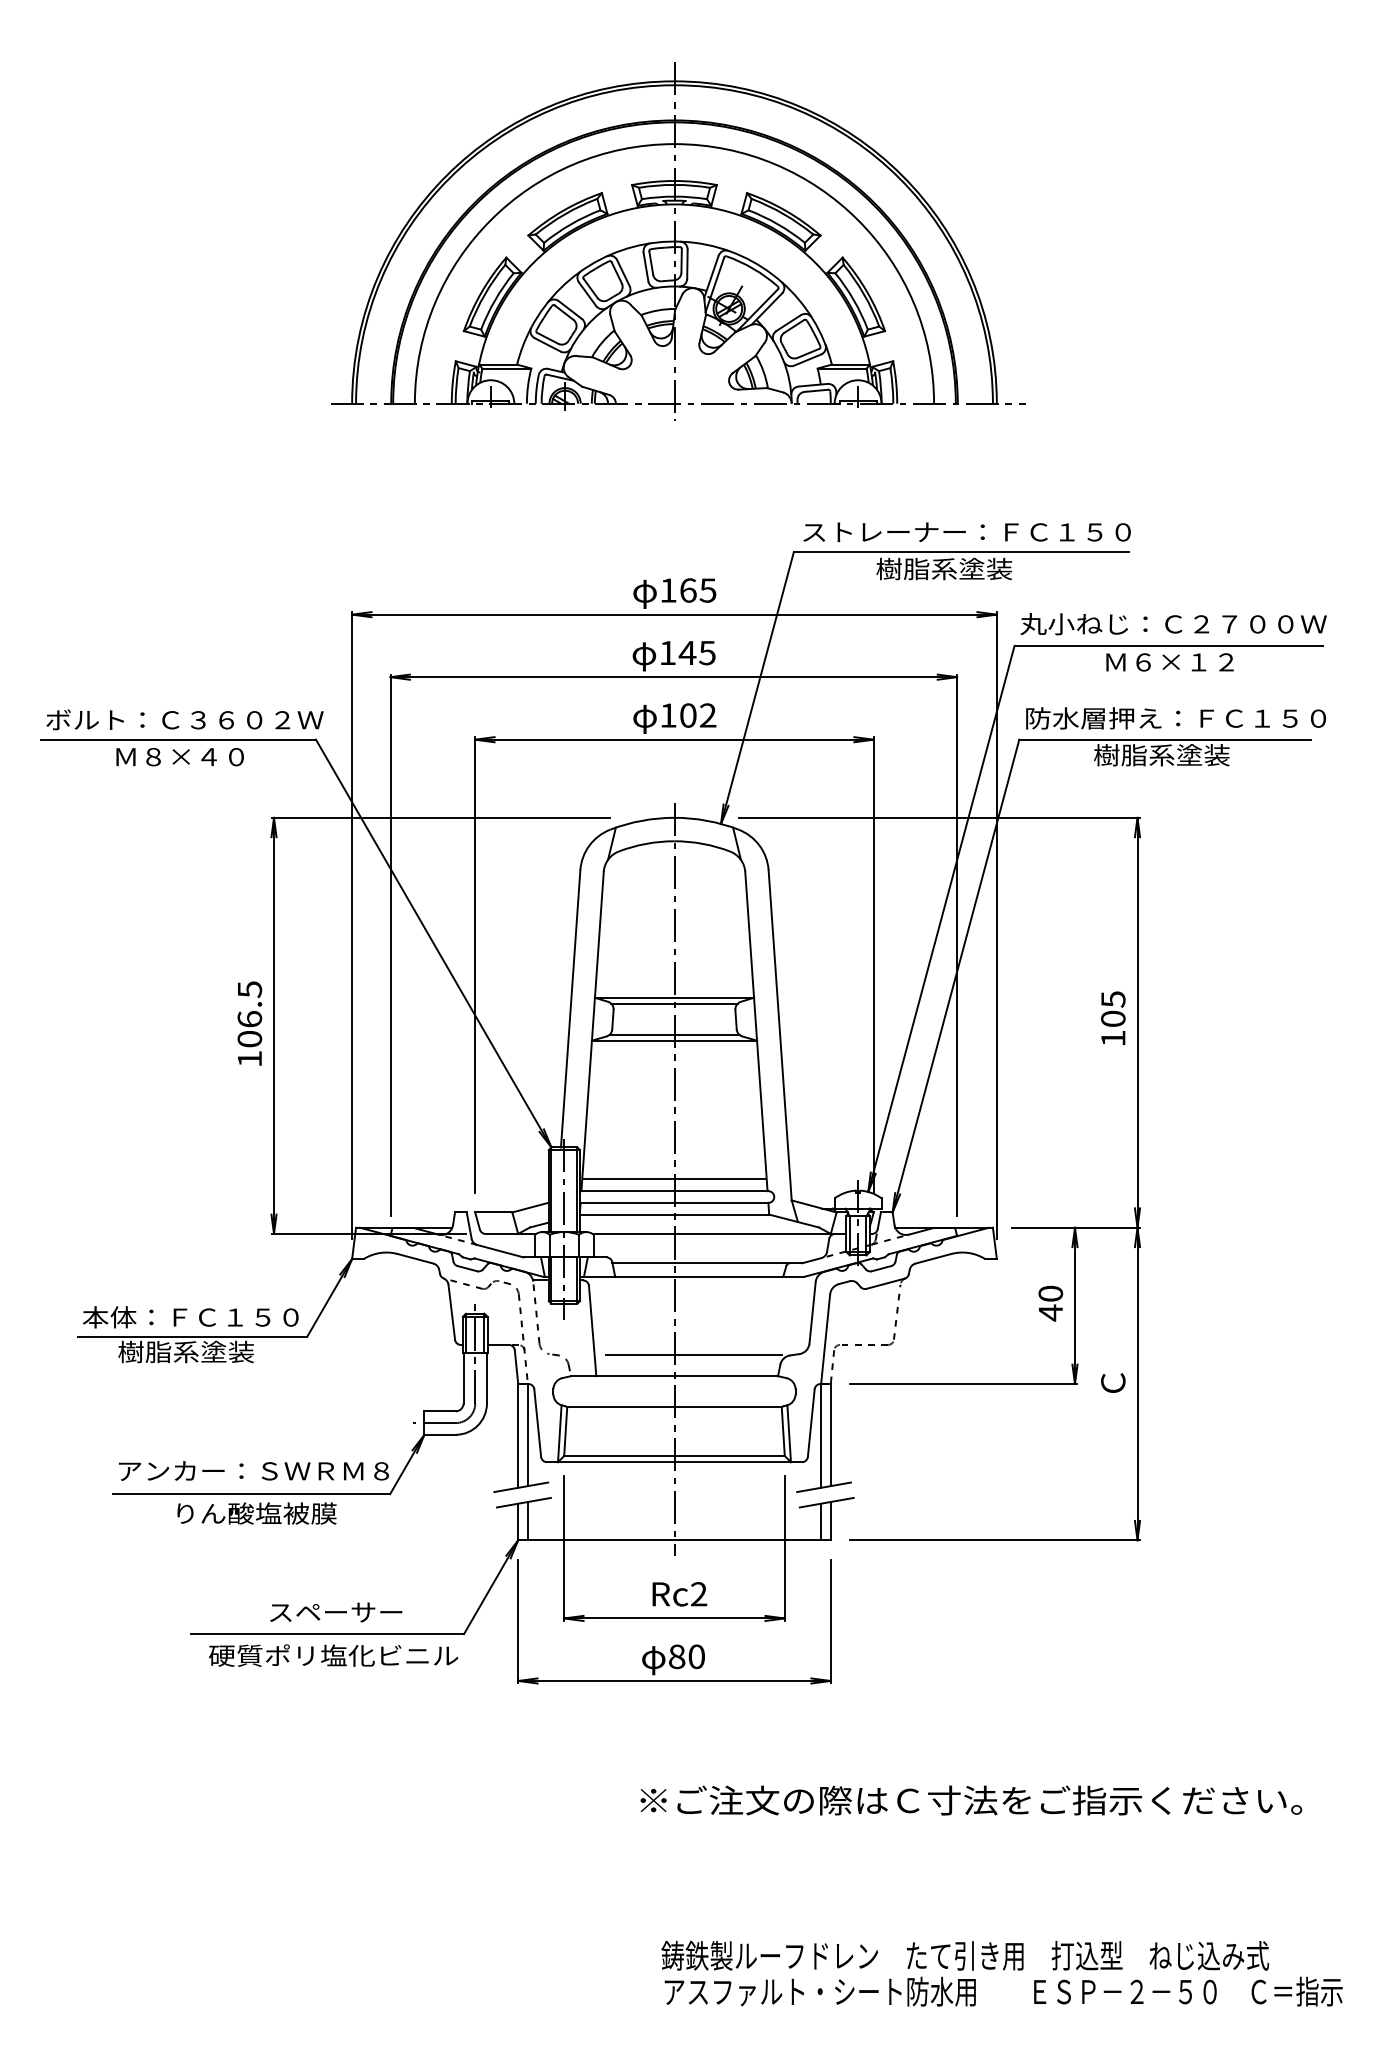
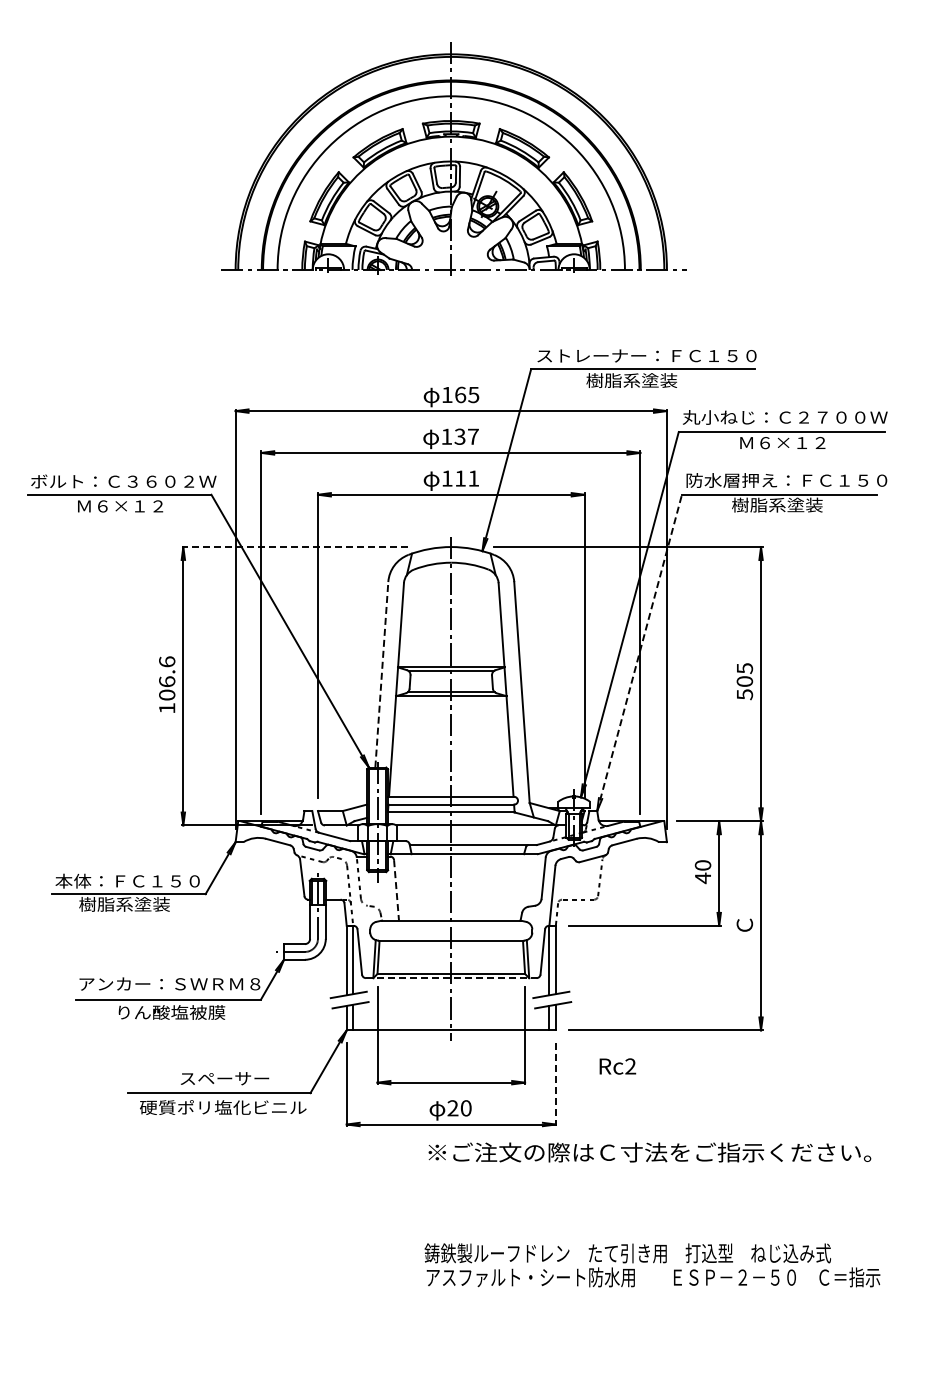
text: (697, 652) -> (466, 436), 145 -> 137
text: (698, 715) -> (467, 478), 102 -> 111
text: (195, 757) -> (130, 506), Ｍ８×４０ -> Ｍ６×１２
line: (440, 818) -> (294, 547), solid -> dashed
line: (955, 975) -> (639, 652), solid -> dashed
text: (250, 988) -> (167, 661), 106.5 -> 106.6
line: (570, 1008) -> (381, 674), solid -> dashed
text: (1114, 1038) -> (745, 694), 105 -> 505
line: (673, 1178) -> (450, 788), removed
line: (592, 1331) -> (396, 890), solid -> dashed
line: (694, 1355) -> (464, 906), removed
line: (674, 1462) -> (451, 978), solid -> dashed
text: (679, 1594) -> (617, 1066), moved
line: (830, 1622) -> (555, 1085), solid -> dashed
text: (676, 1657) -> (452, 1108), 80 -> 20
text: (970, 1800) -> (649, 1152), moved
text: (1002, 1973) -> (652, 1265), moved

